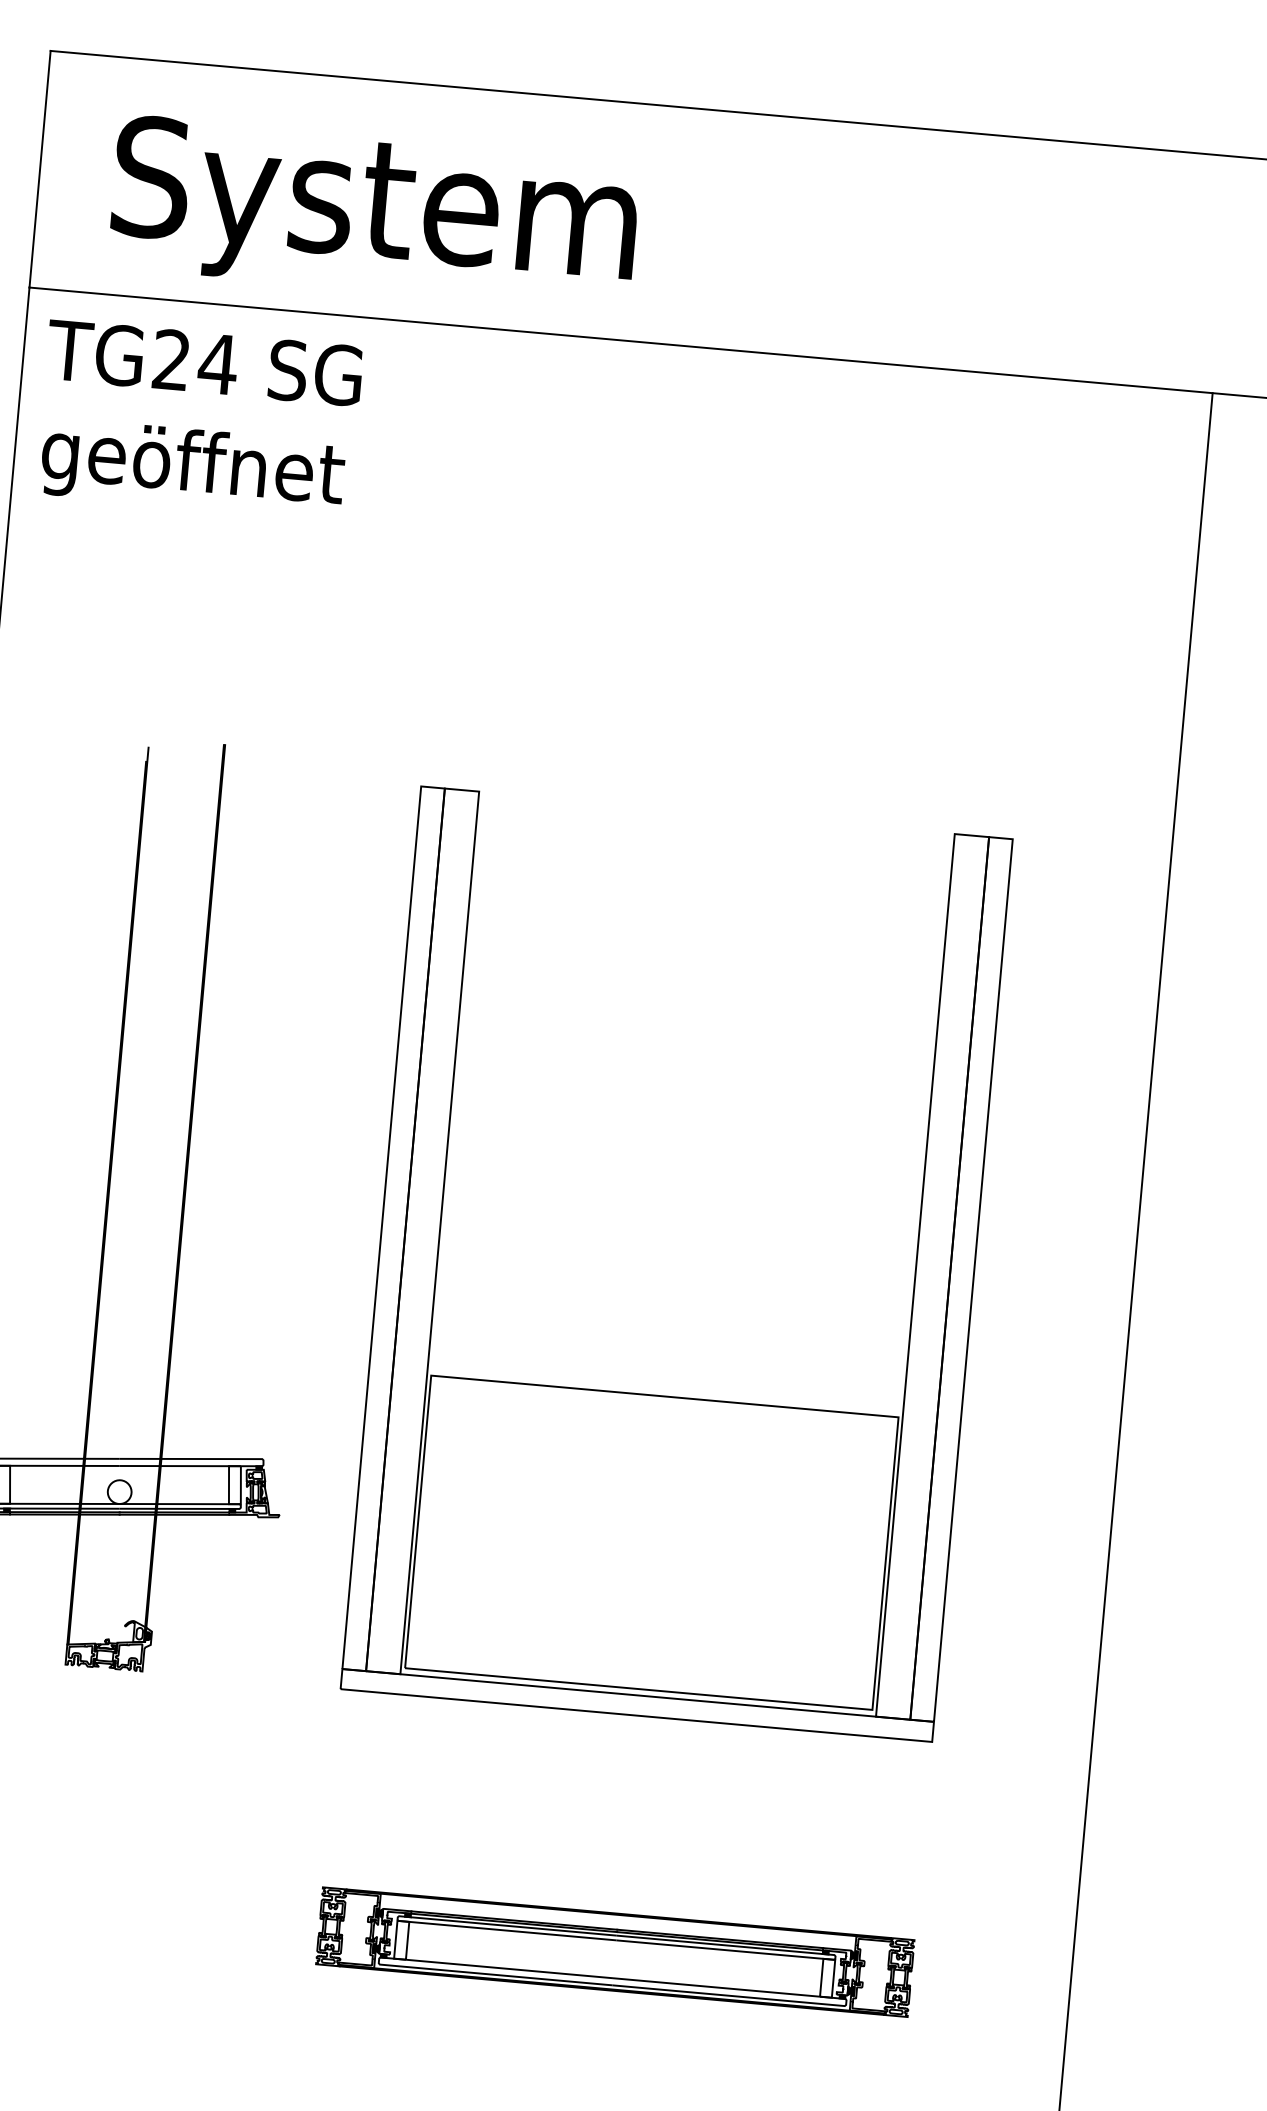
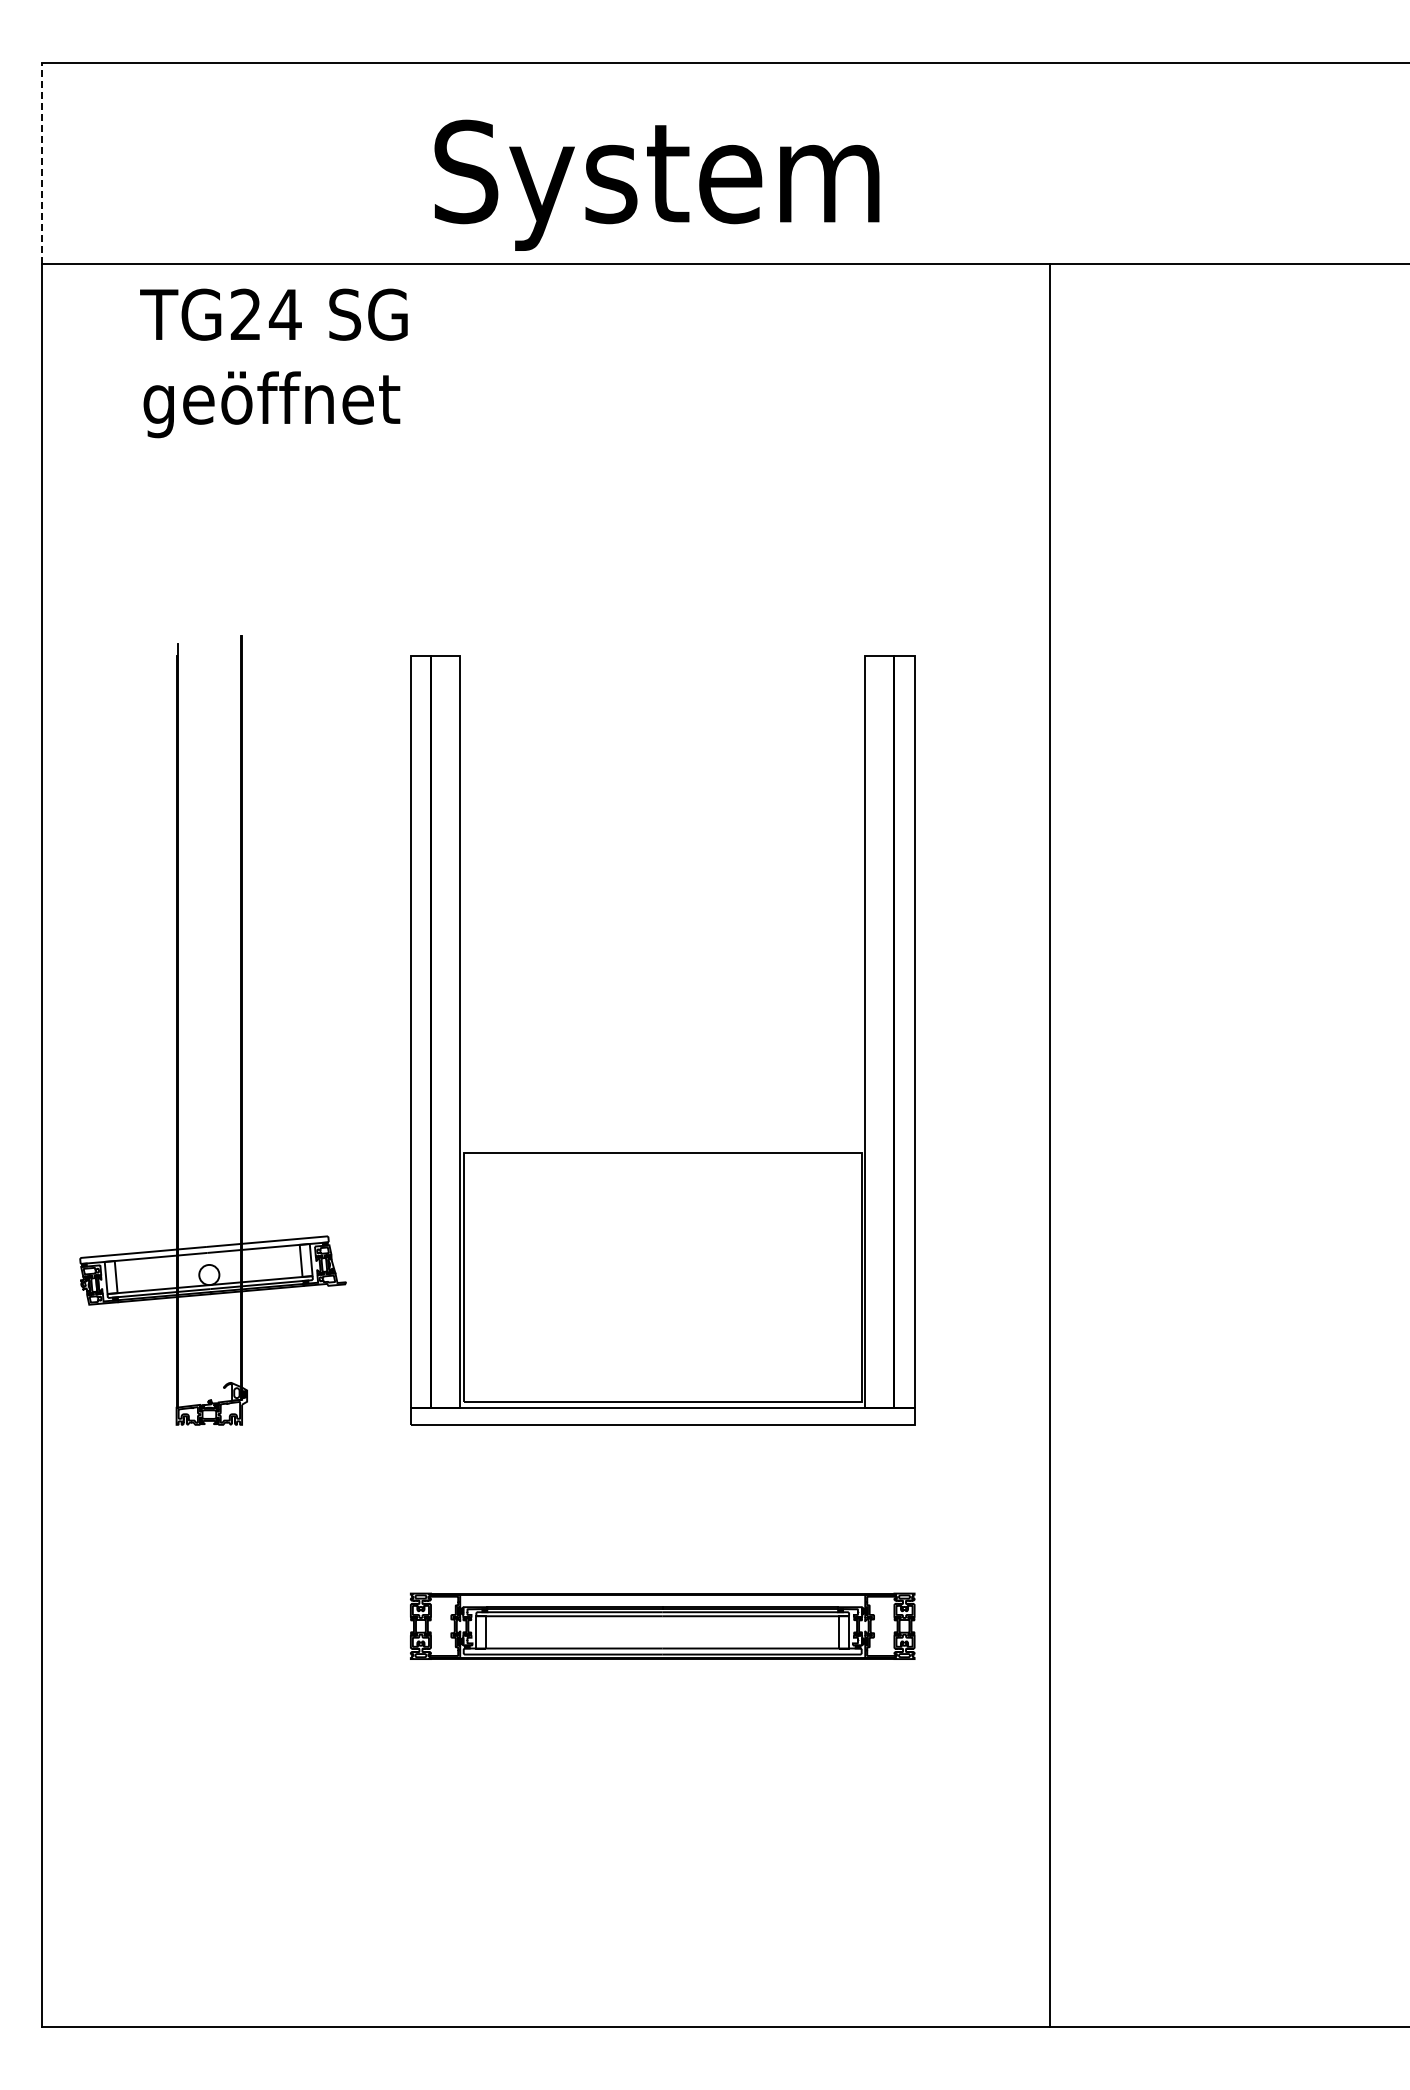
line: (40, 169) -> (42, 163), solid -> dashed
text: (373, 212) -> (656, 184), moved
text: (198, 420) -> (273, 363), moved

